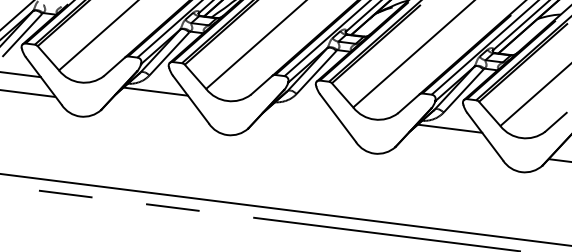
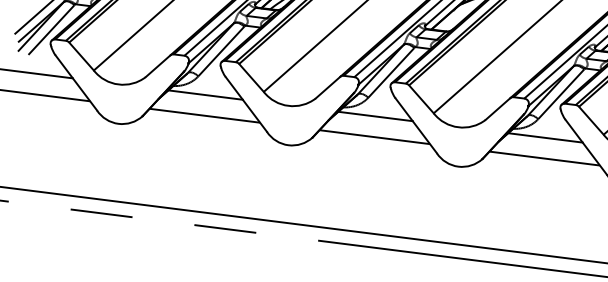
line: (154, 109) -> (204, 115), added
line: (302, 110) -> (375, 116), added
line: (302, 128) -> (375, 137), added
line: (449, 146) -> (544, 158), added

